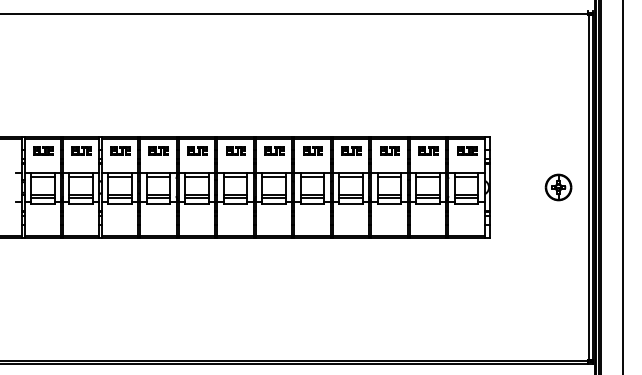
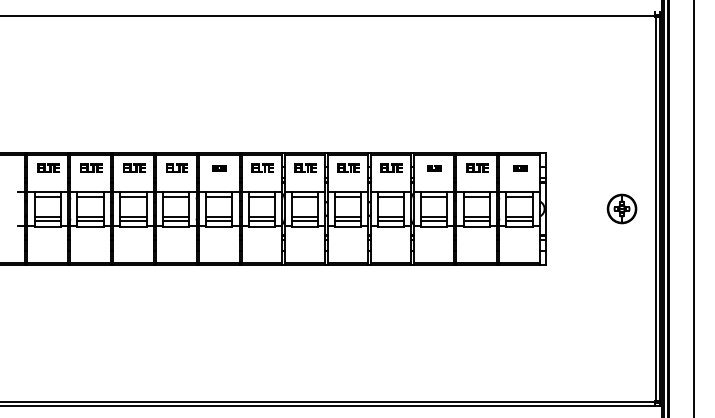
part: (197, 150) -> (219, 167), size x0.6
part: (390, 150) -> (434, 167), size x0.6
part: (467, 150) -> (520, 167), size x0.6

